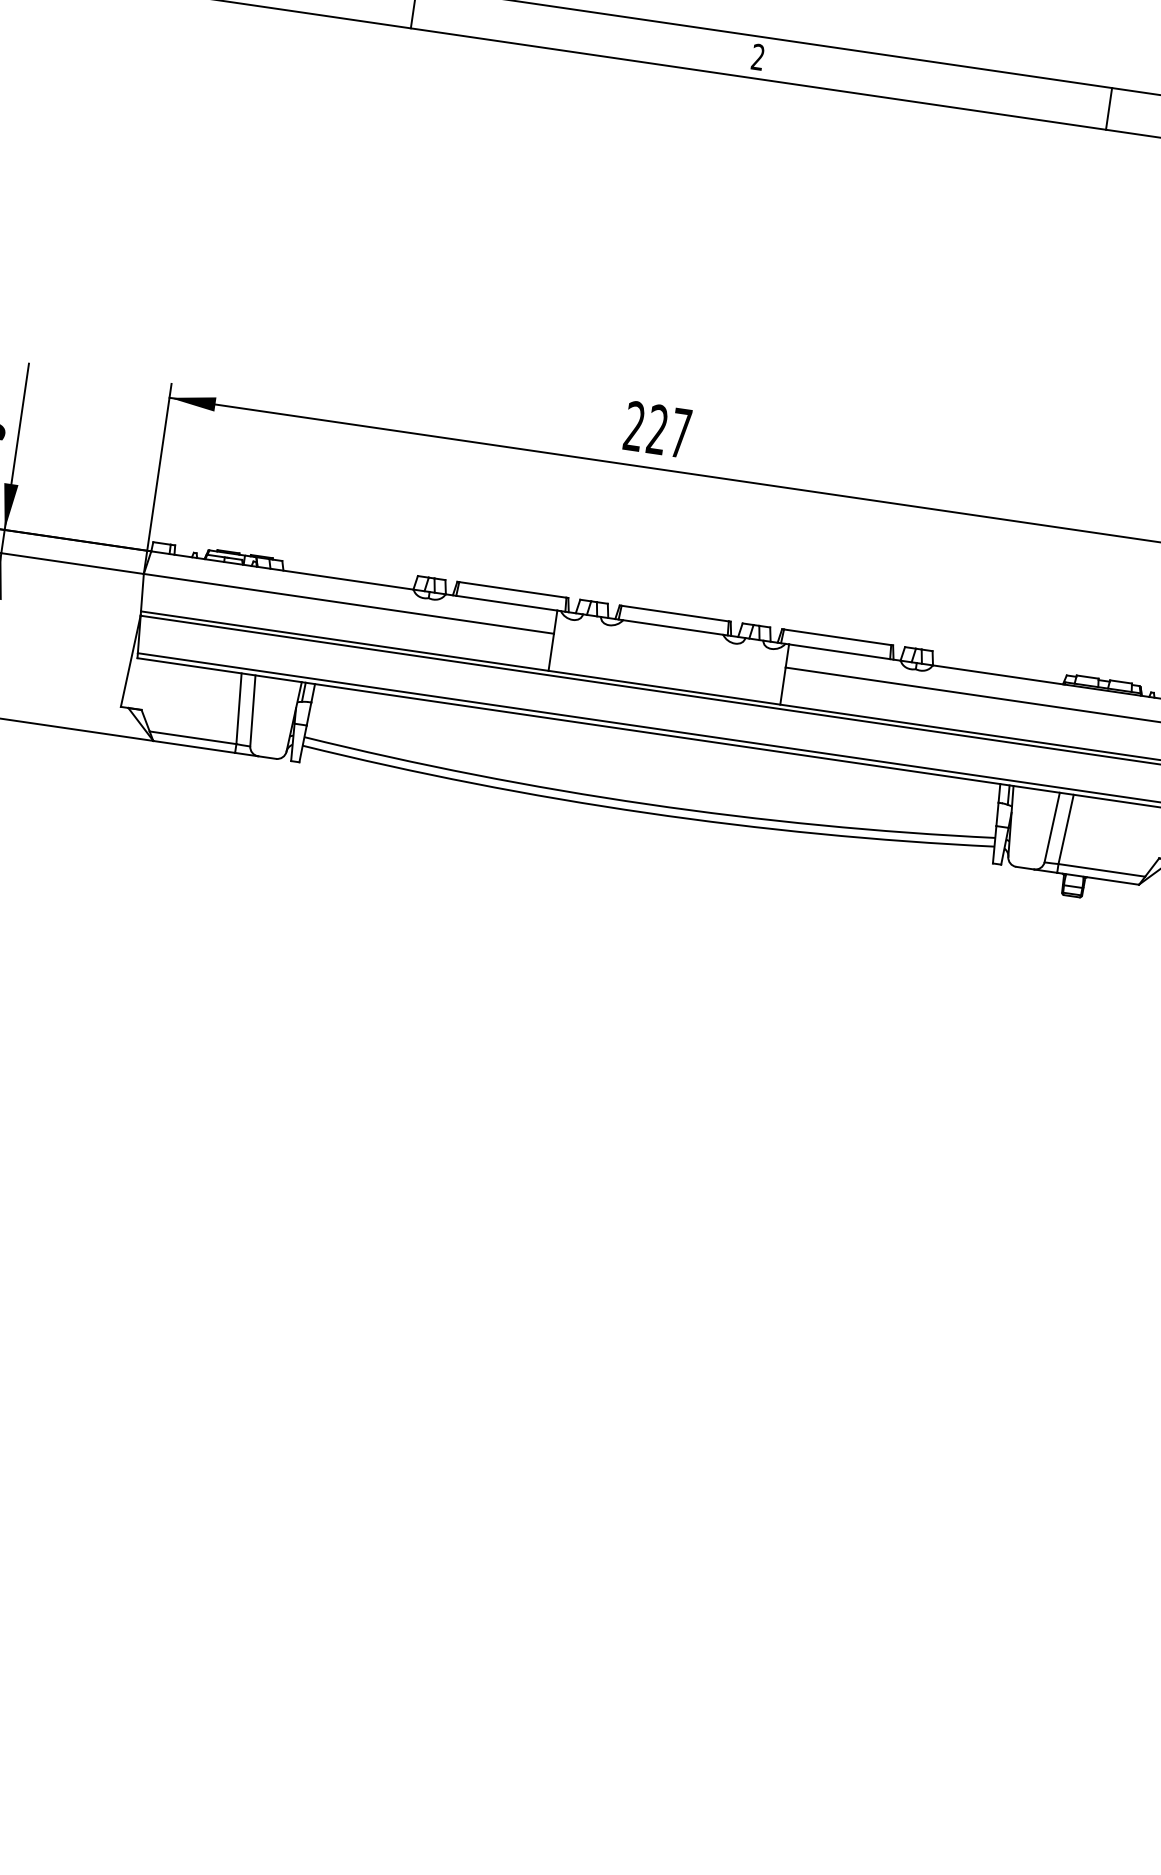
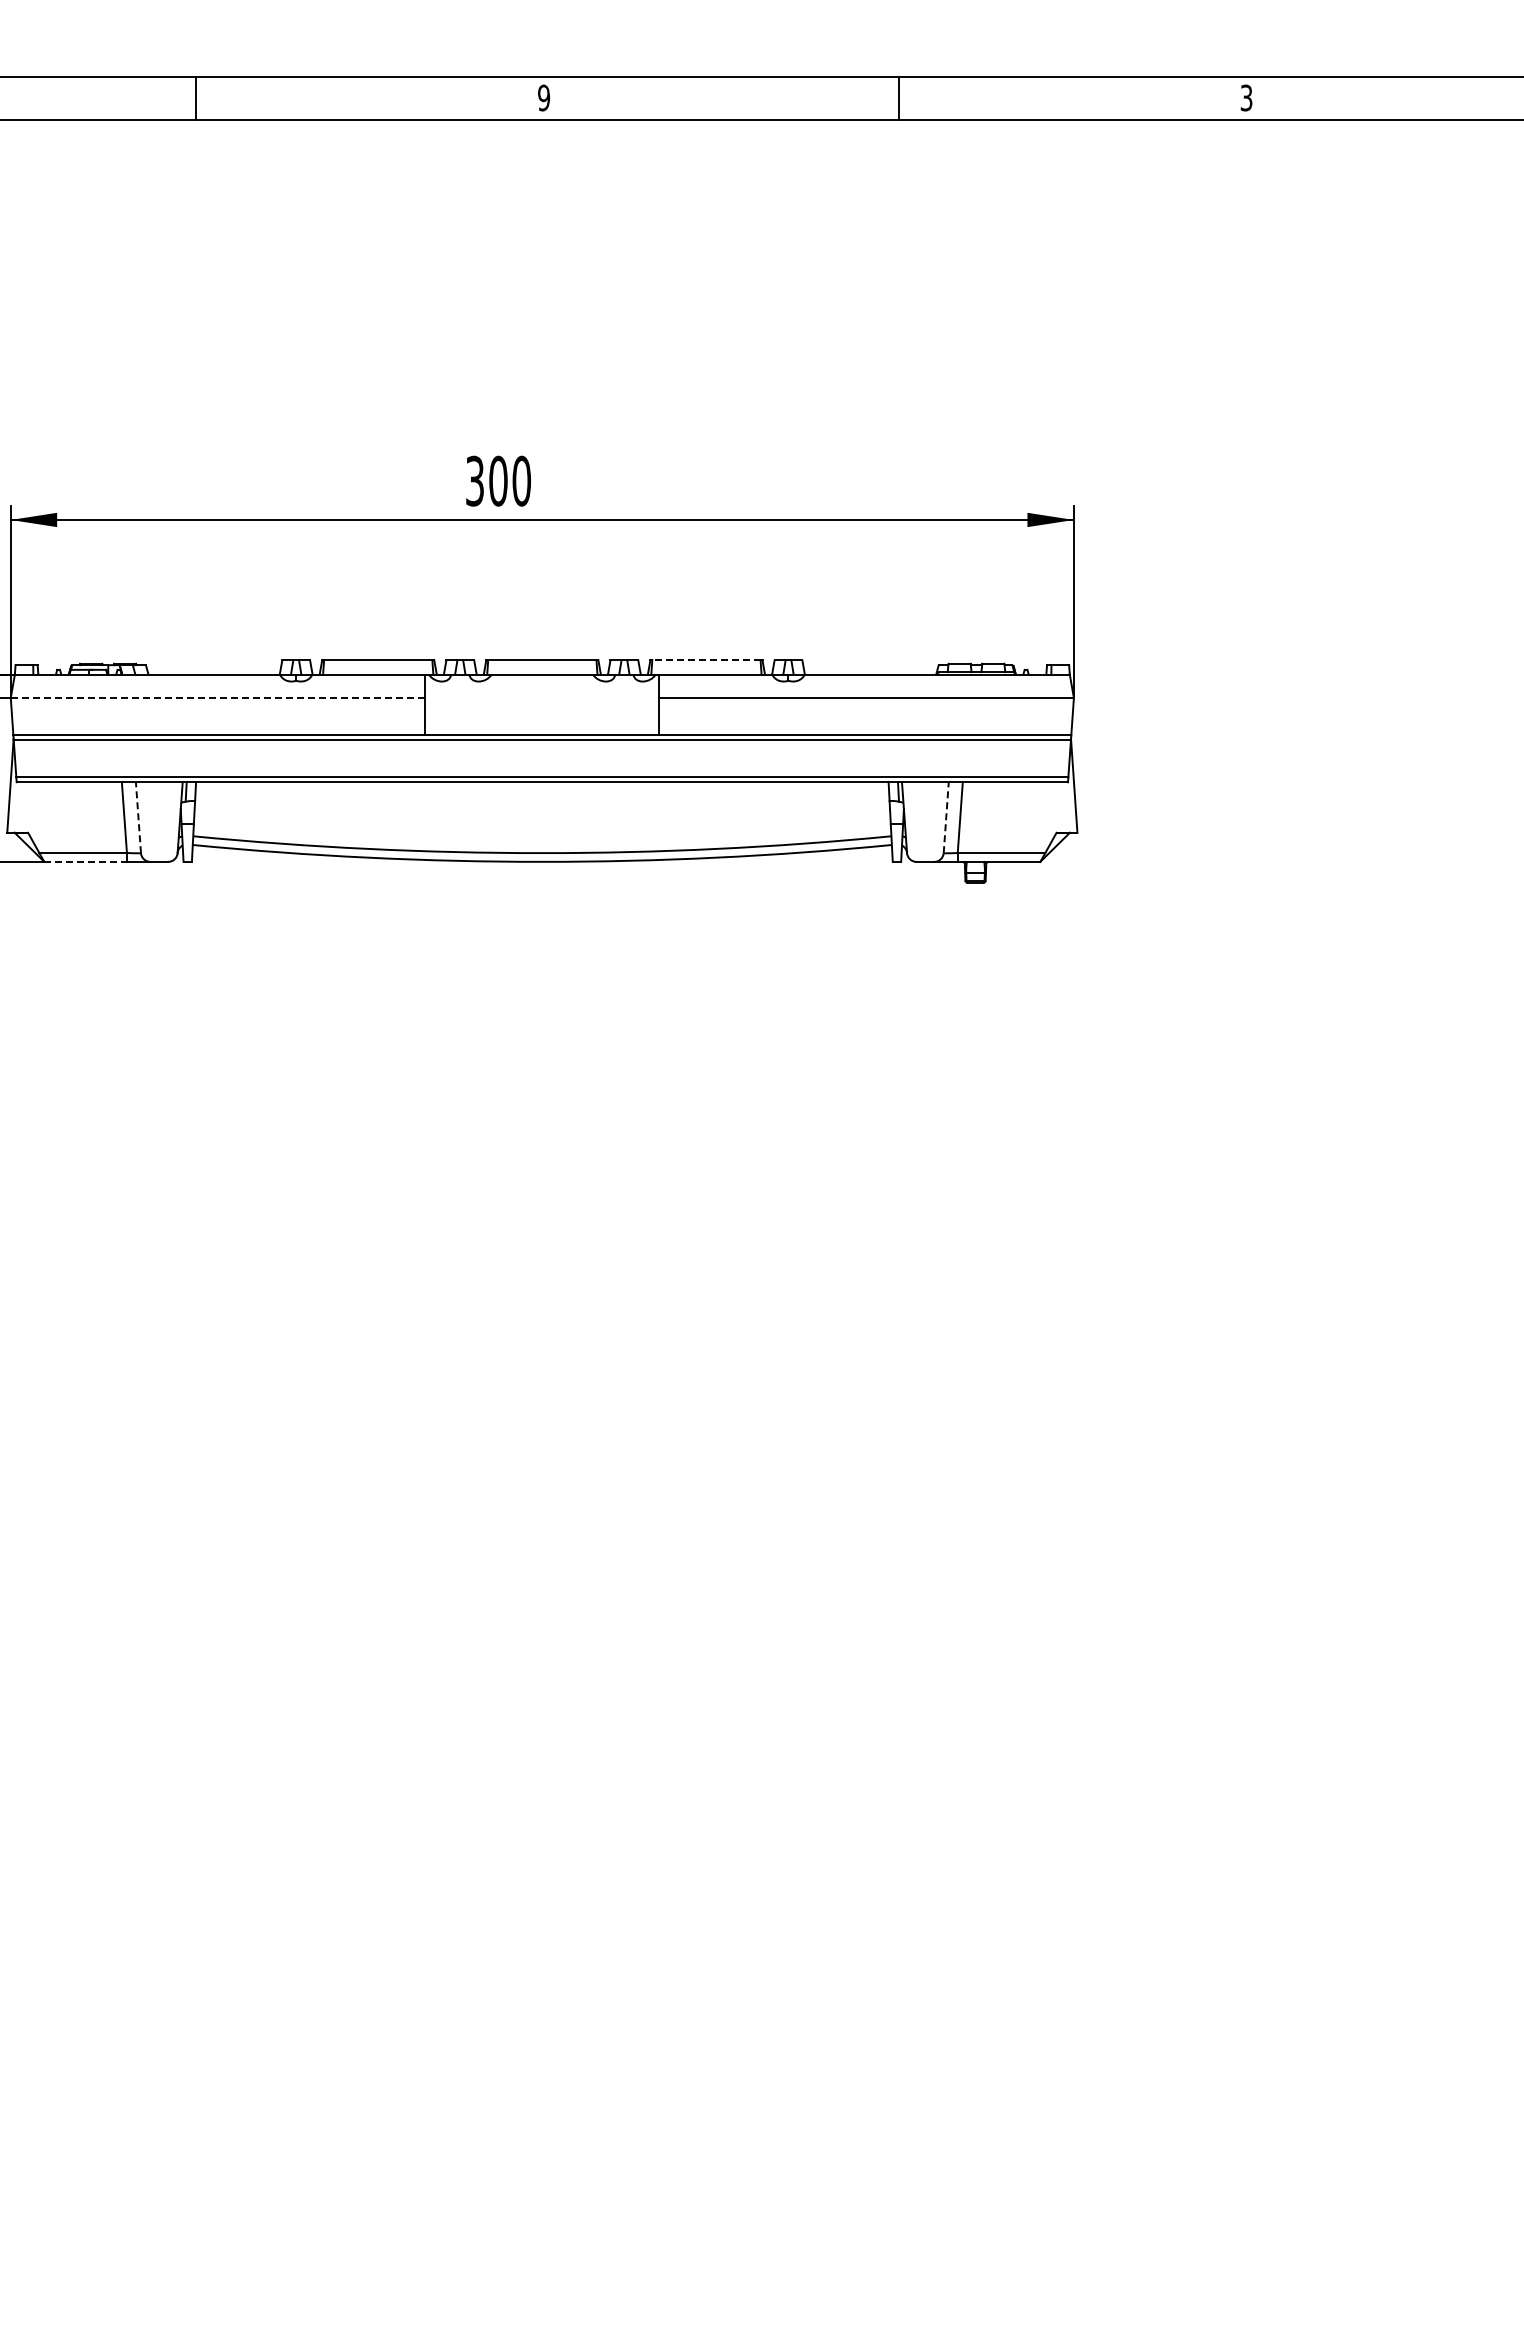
text: (757, 56) -> (543, 97), 2 -> 9
text: (657, 429) -> (498, 480), 227 -> 300
line: (349, 603) -> (218, 697), solid -> dashed
line: (836, 637) -> (705, 660), solid -> dashed
line: (252, 710) -> (138, 817), solid -> dashed
line: (195, 746) -> (86, 861), solid -> dashed
line: (1052, 827) -> (946, 817), solid -> dashed

